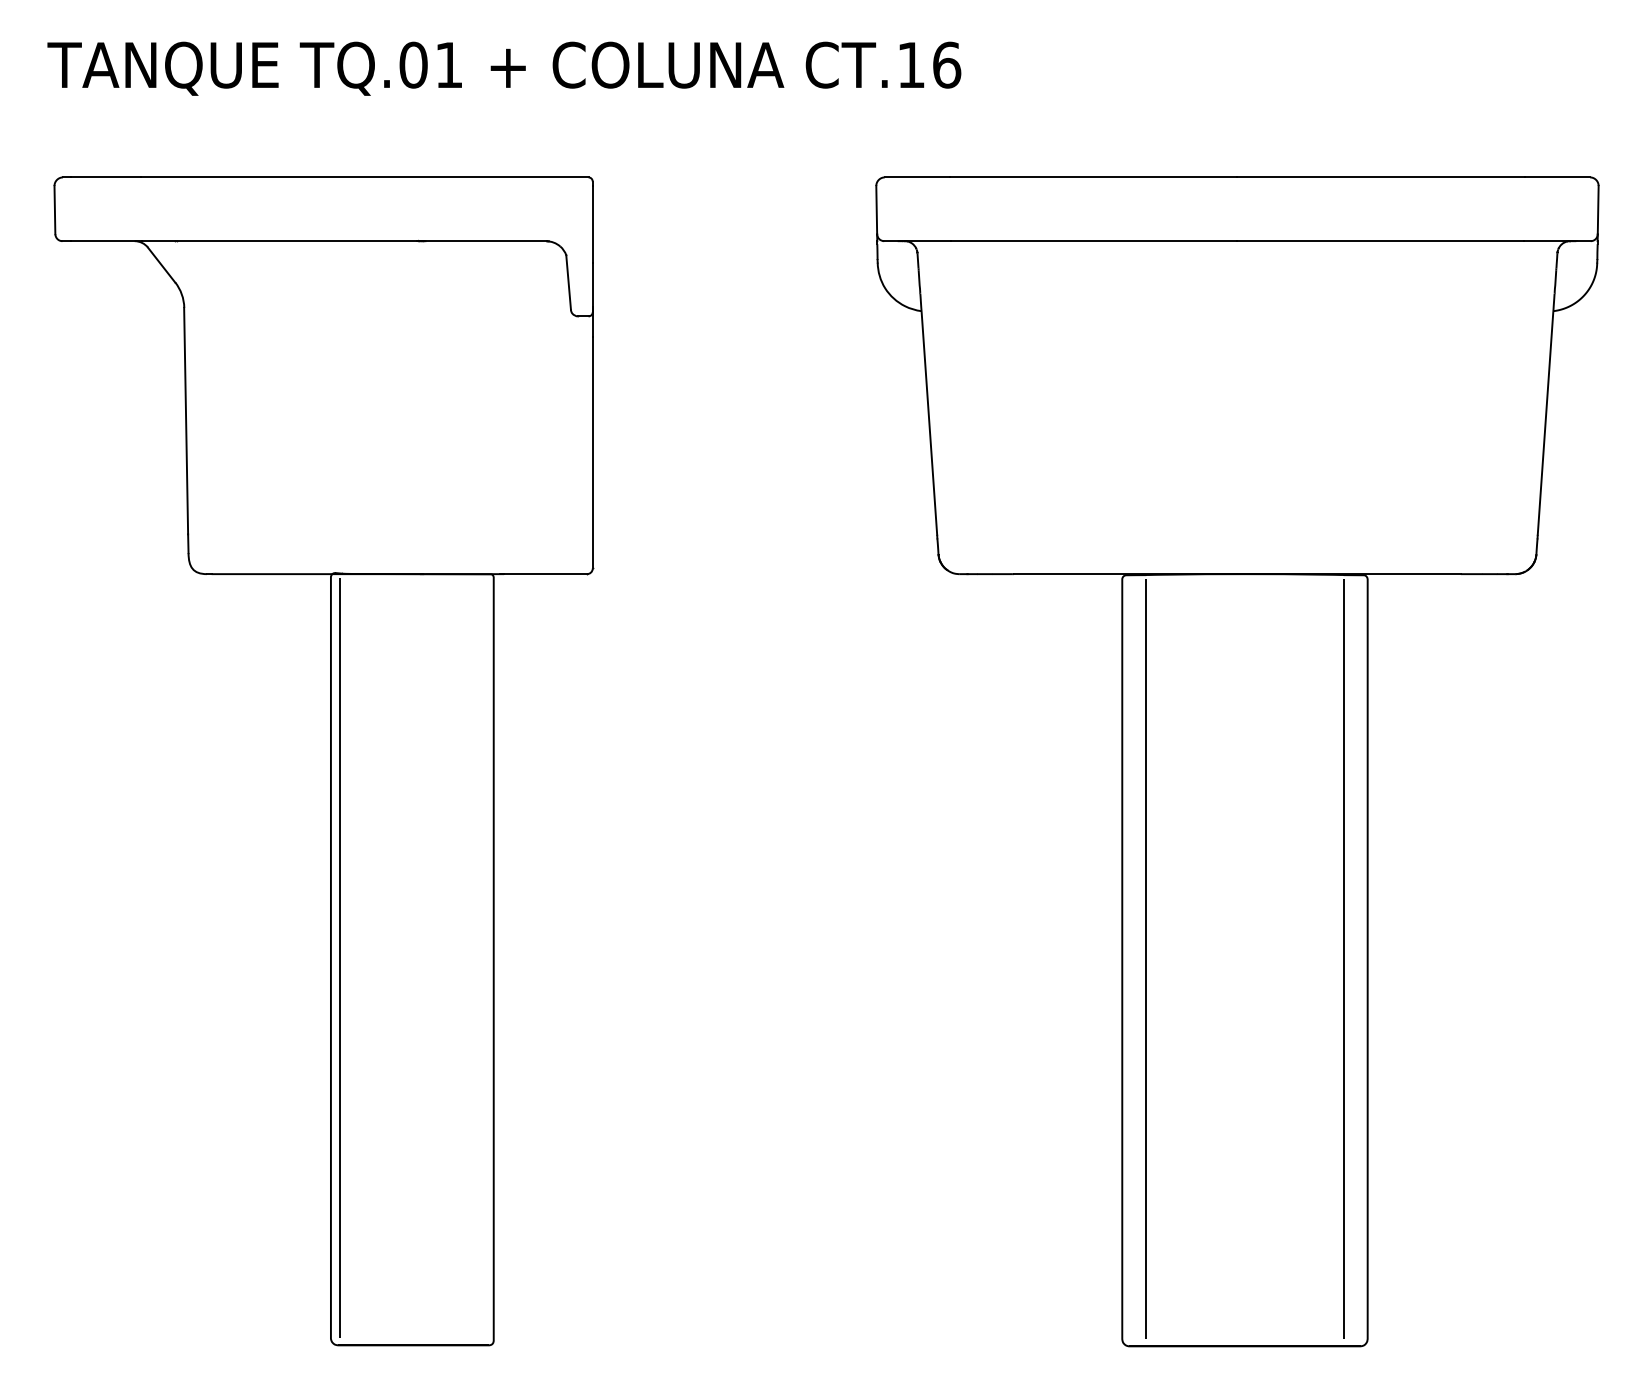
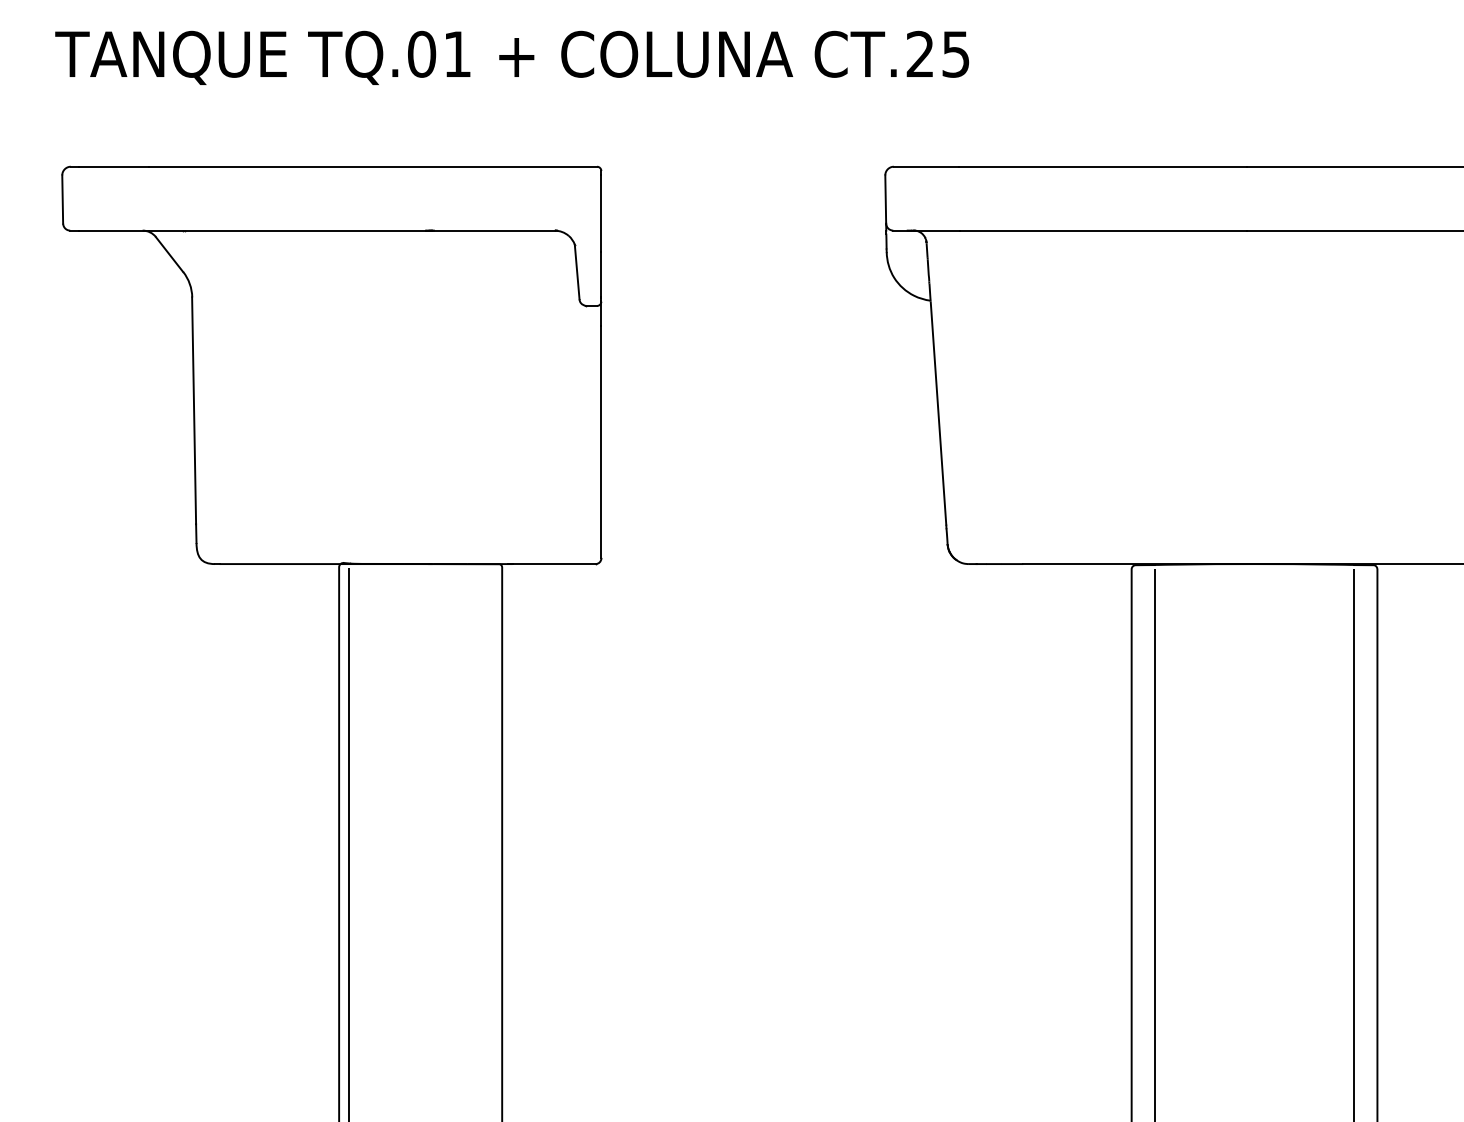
text: (929, 64) -> (938, 53), CT.16 -> CT.25

